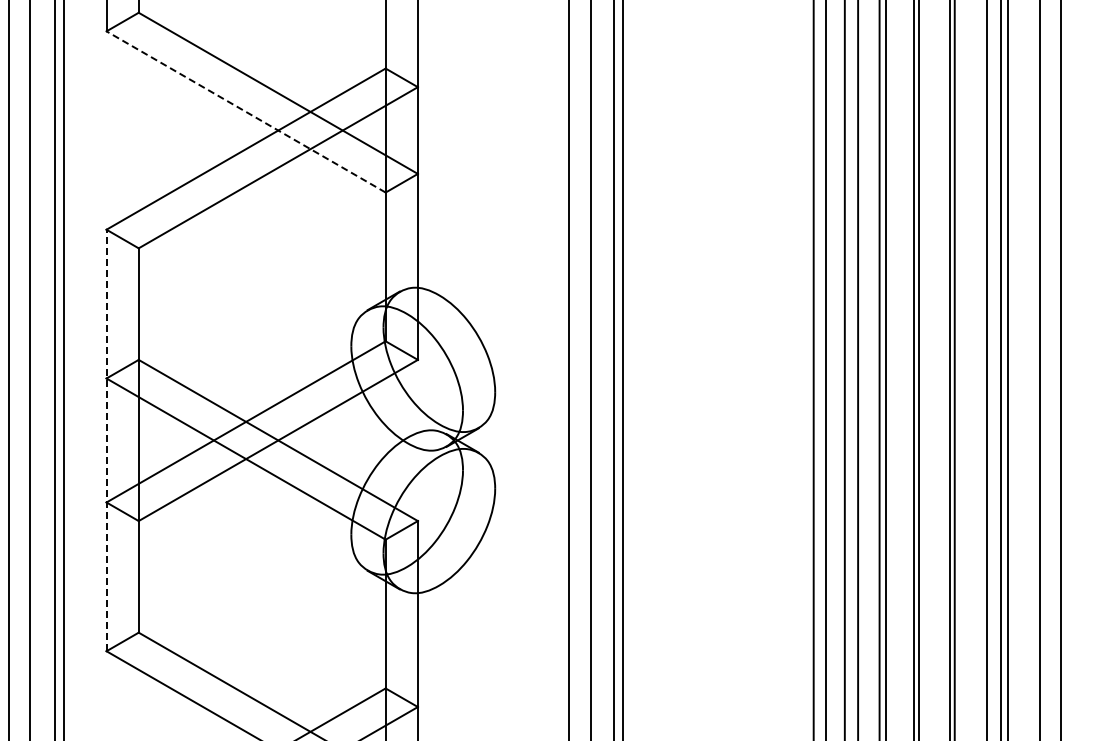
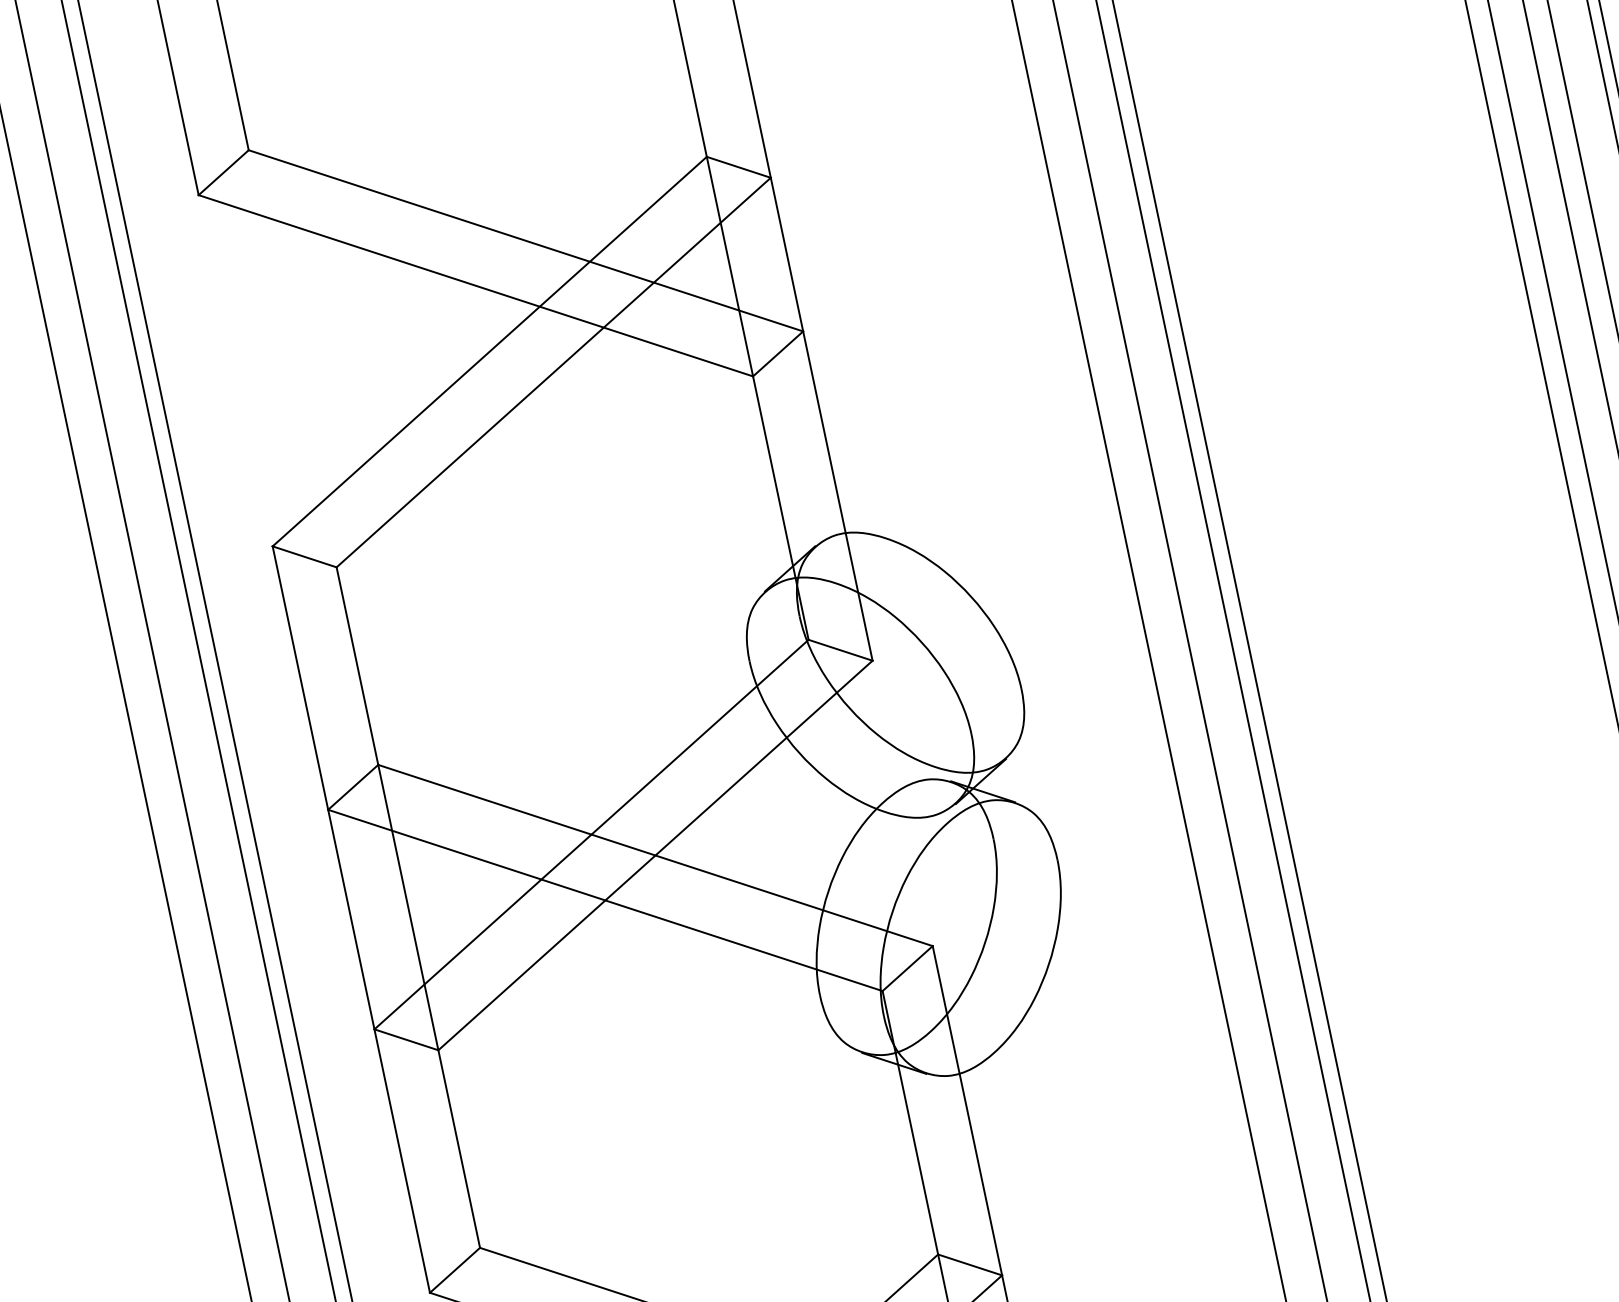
line: (245, 111) -> (474, 285), dashed -> solid
line: (106, 440) -> (351, 919), dashed -> solid

